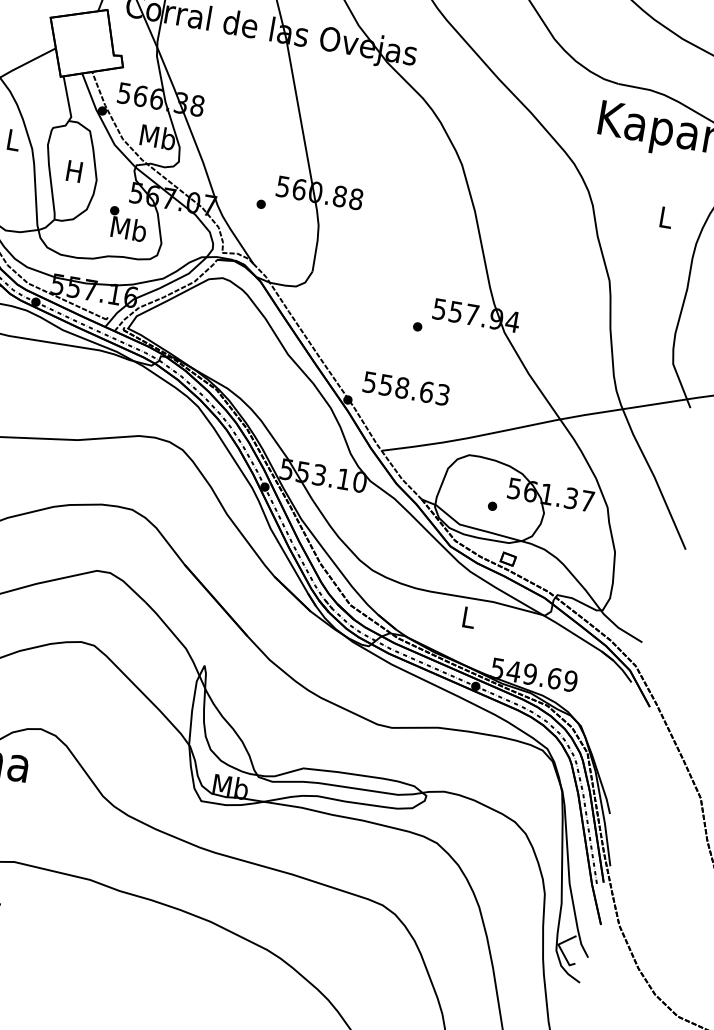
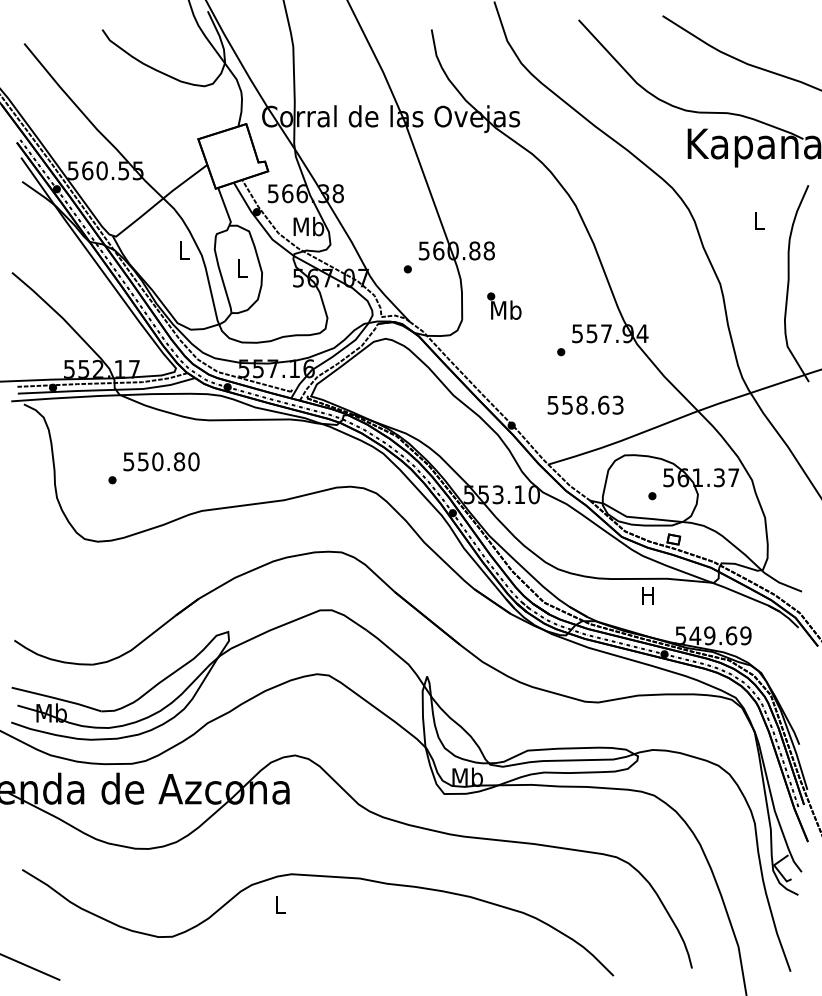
text: (74, 171) -> (241, 268), H -> L
text: (127, 223) -> (504, 305), moved
text: (406, 387) -> (585, 404), moved
text: (467, 617) -> (647, 595), L -> H

